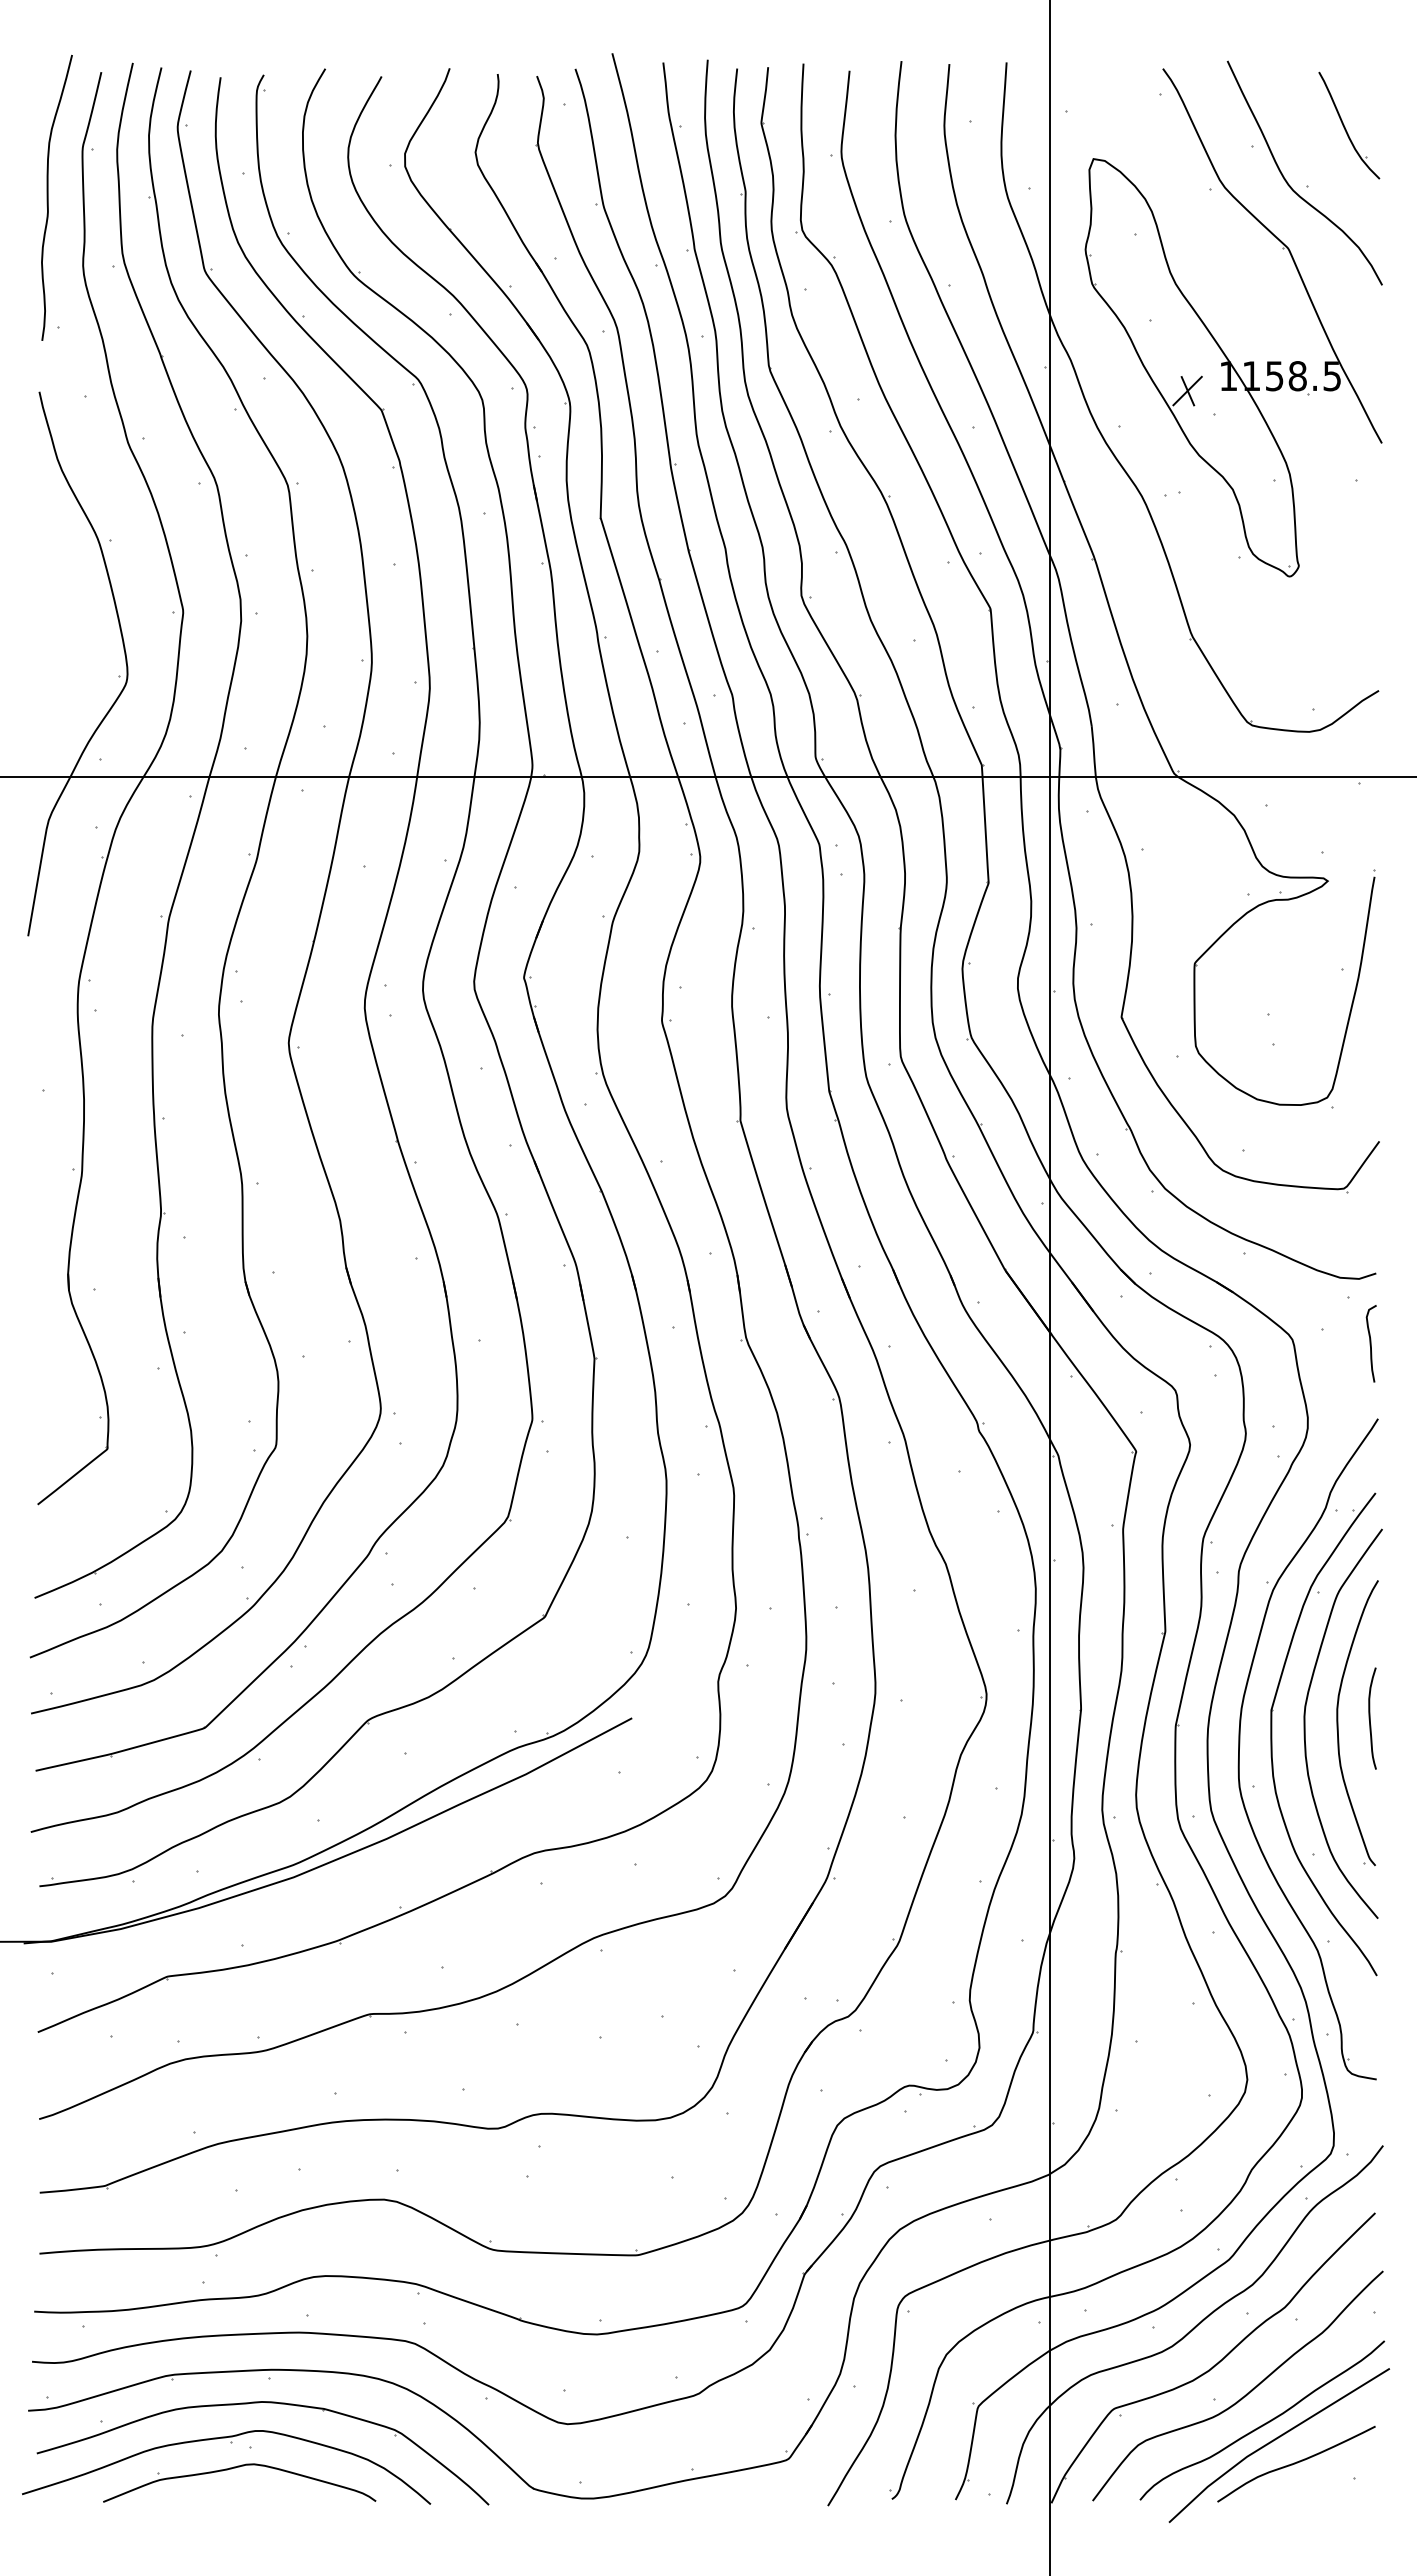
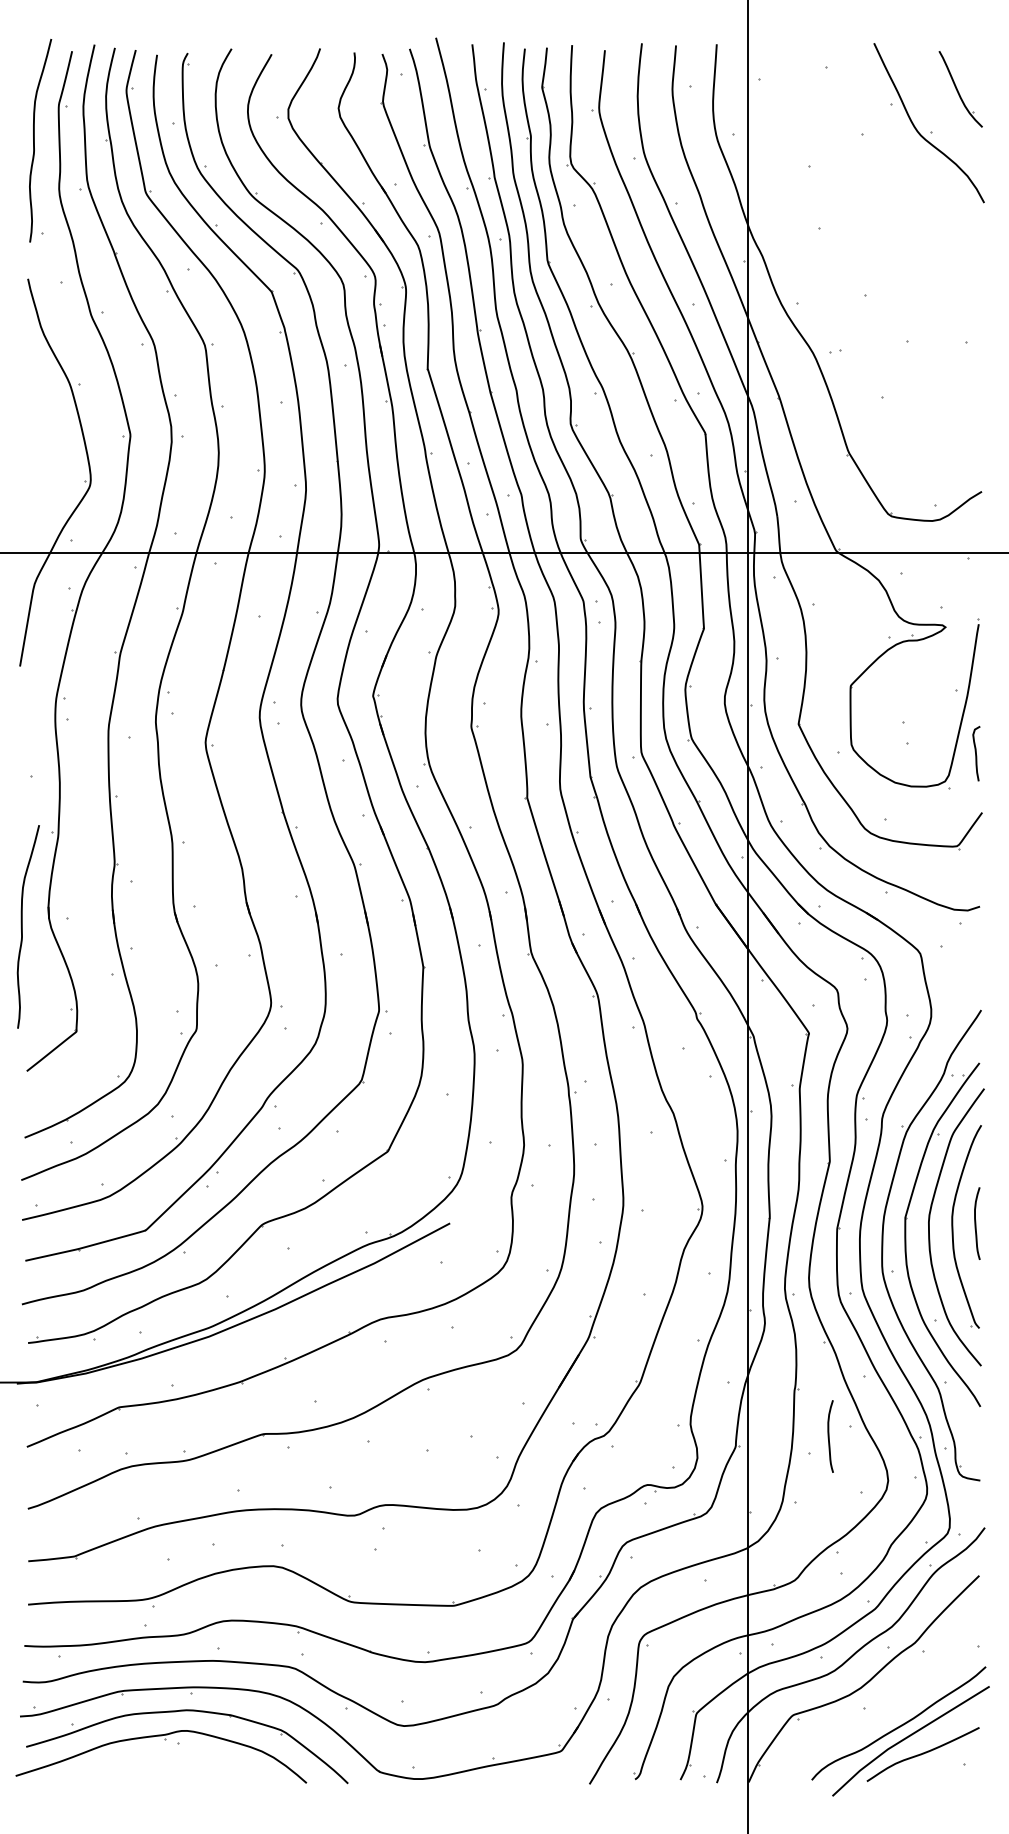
part: (1212, 334) -> (863, 238), removed
curve: (31, 1301) -> (22, 926), added
curve: (1370, 1343) -> (975, 753), moved
curve: (1164, 2017) -> (829, 1436), added
curve: (1246, 2393) -> (887, 1704), removed
part: (235, 2468) -> (167, 1757), removed

